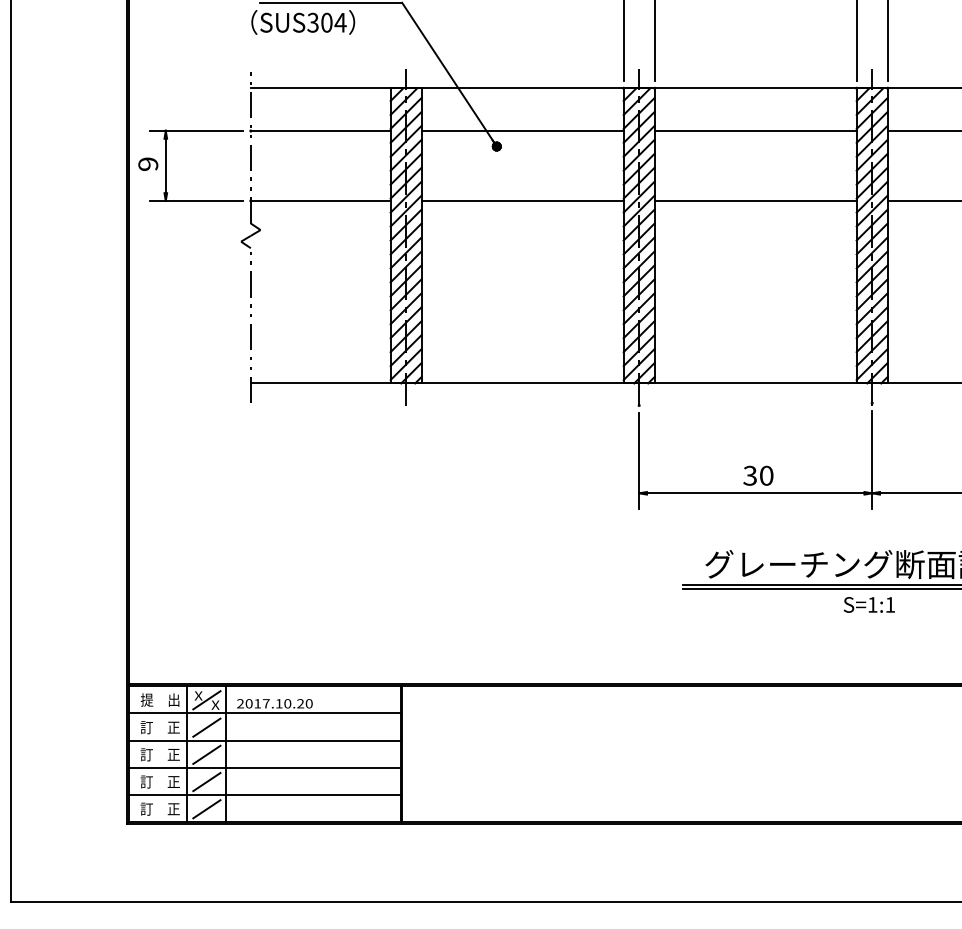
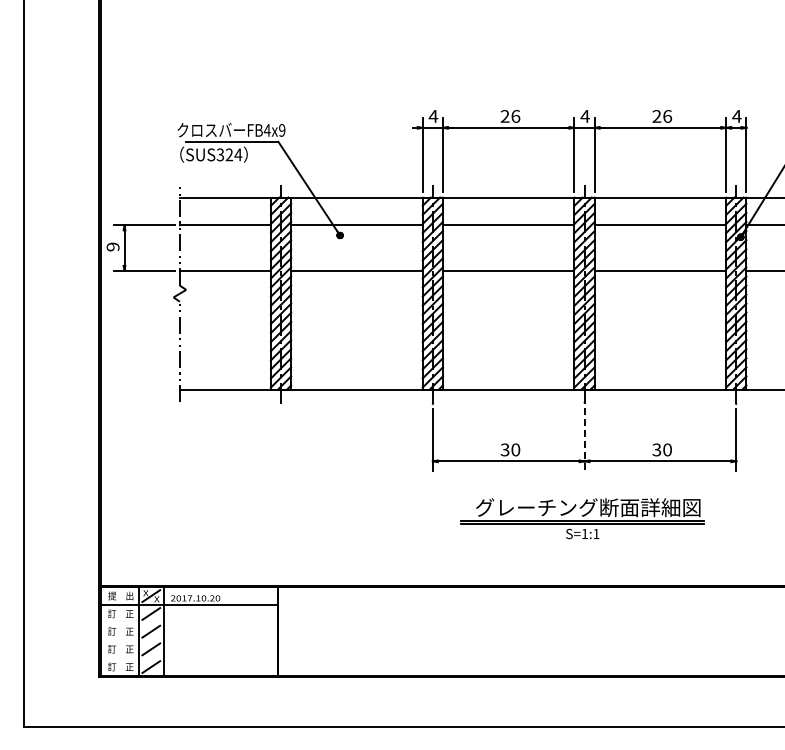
text: (327, 22) -> (229, 154), SUS304 -> SUS324
line: (872, 459) -> (584, 439), solid -> dashed
line: (264, 740) -> (188, 622), removed
line: (264, 768) -> (188, 640), removed
line: (264, 794) -> (188, 657), removed

